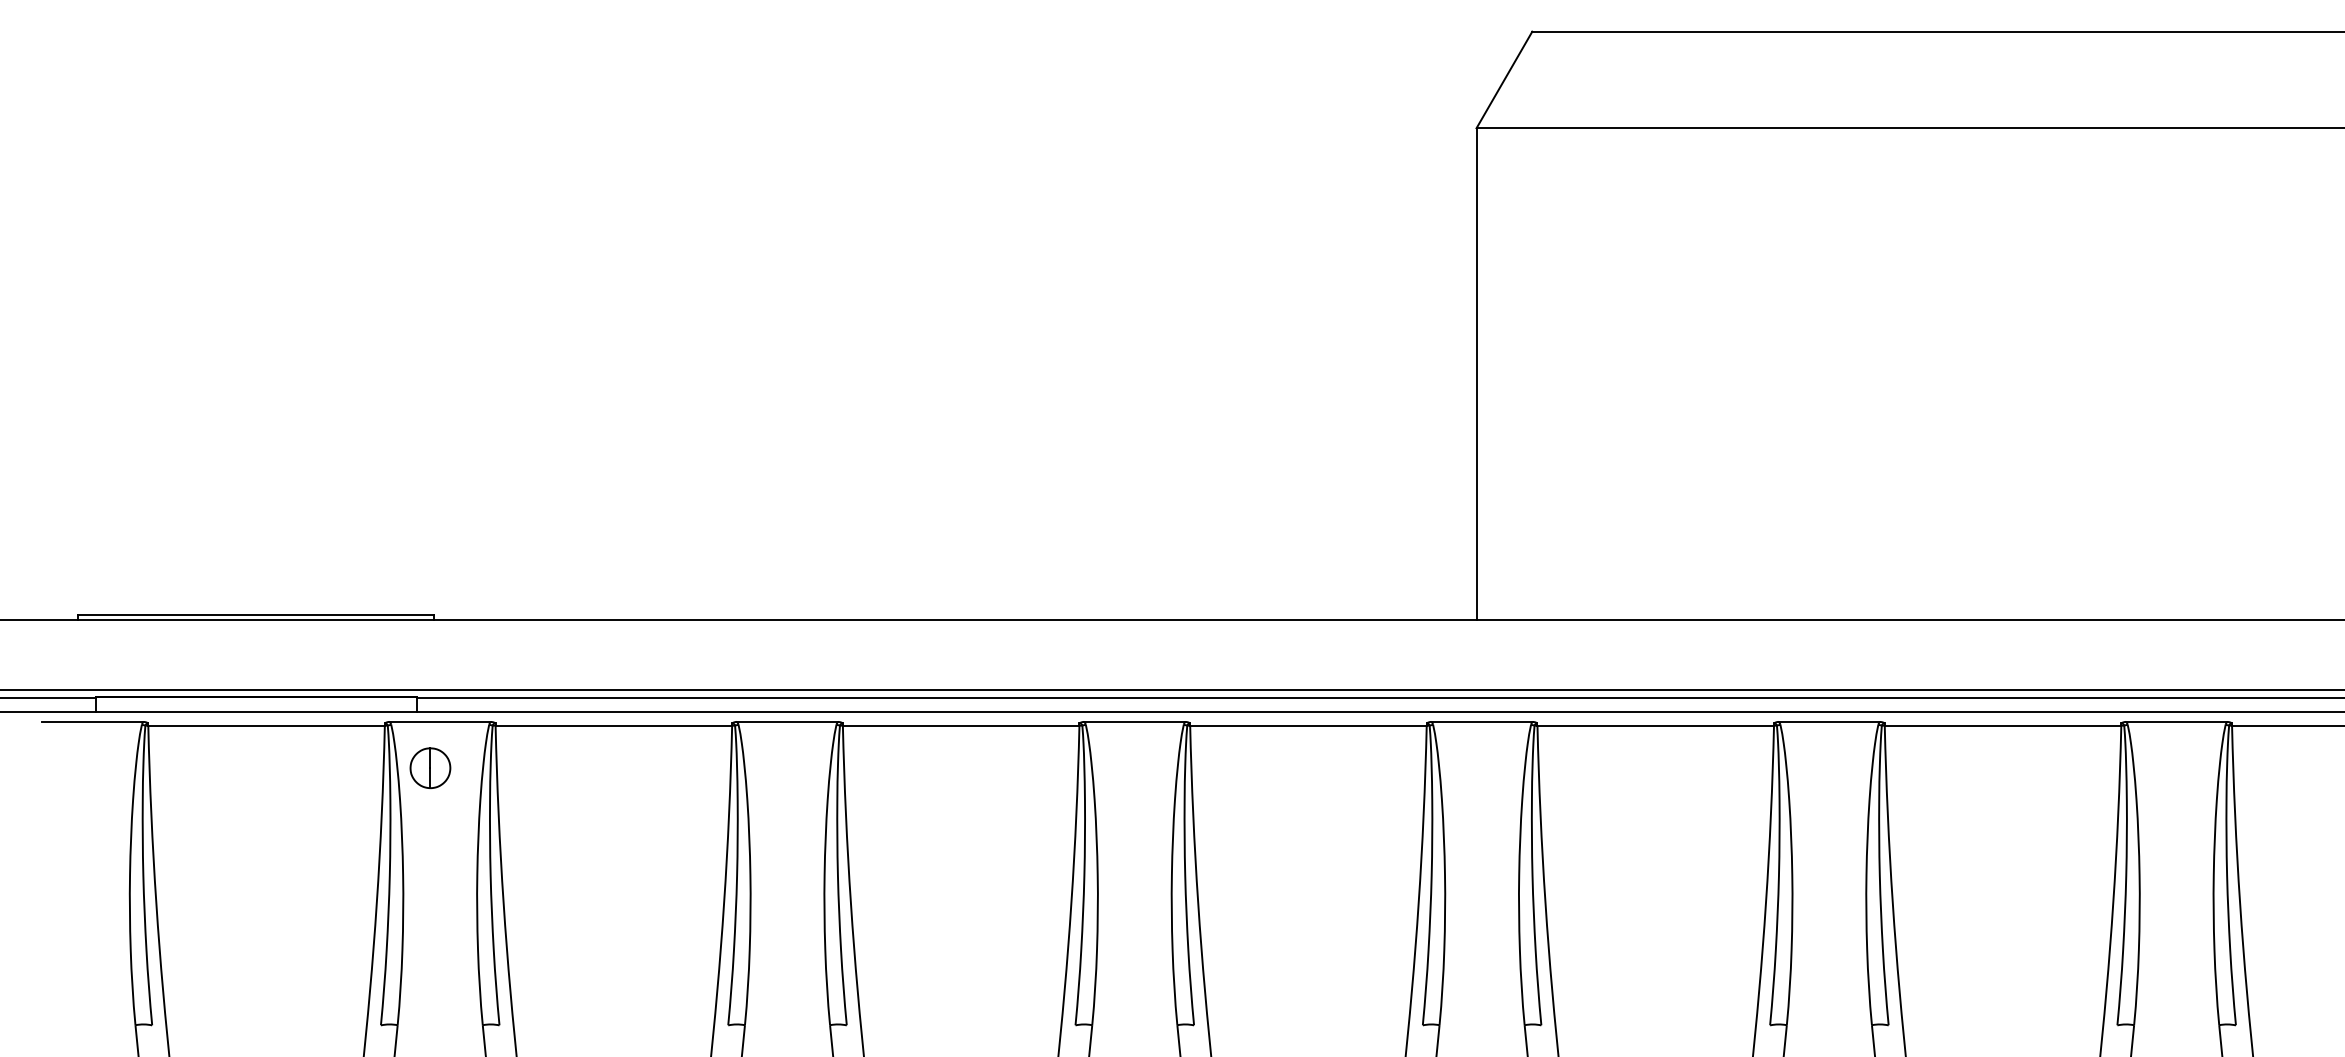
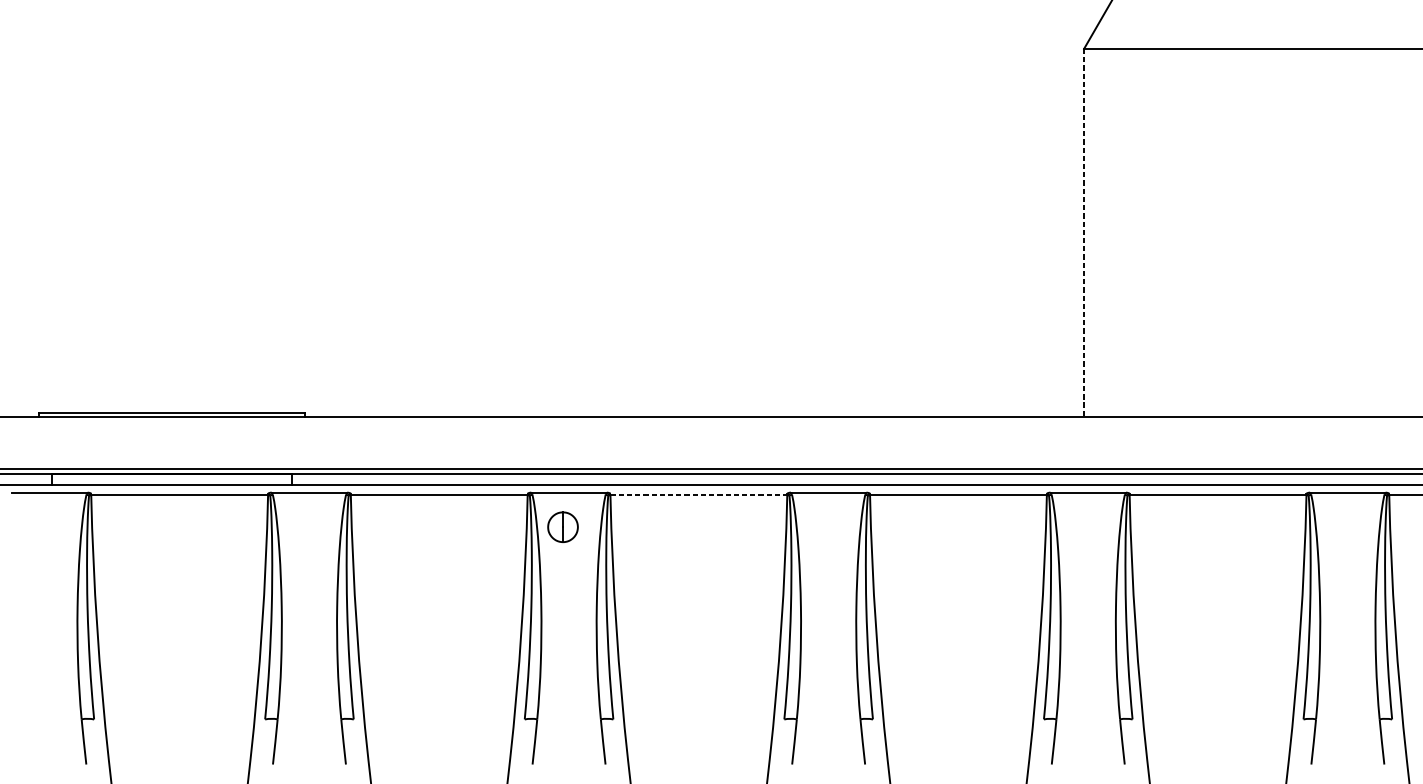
line: (1476, 374) -> (1084, 232), solid -> dashed
line: (961, 725) -> (699, 495), solid -> dashed
part: (430, 768) -> (563, 527), moved

